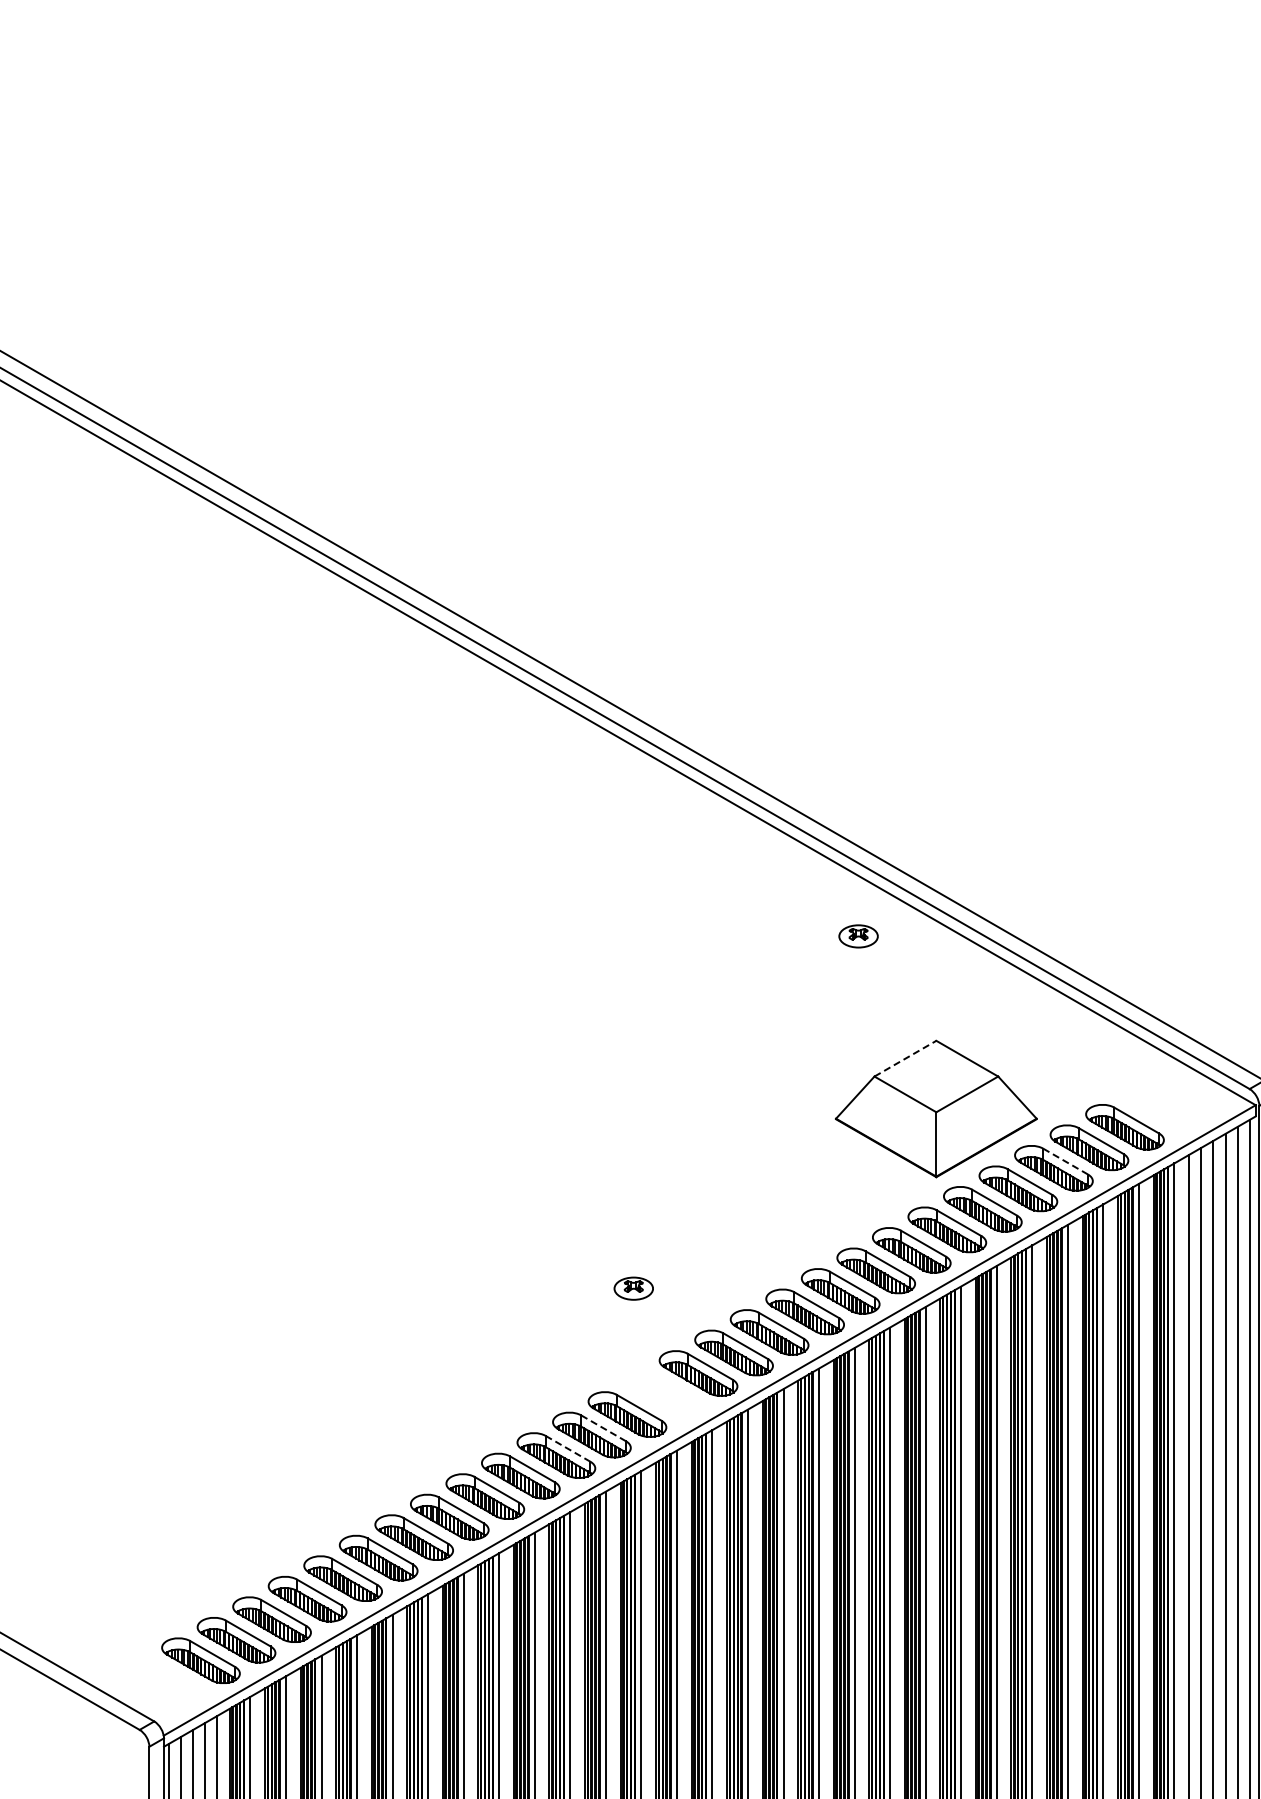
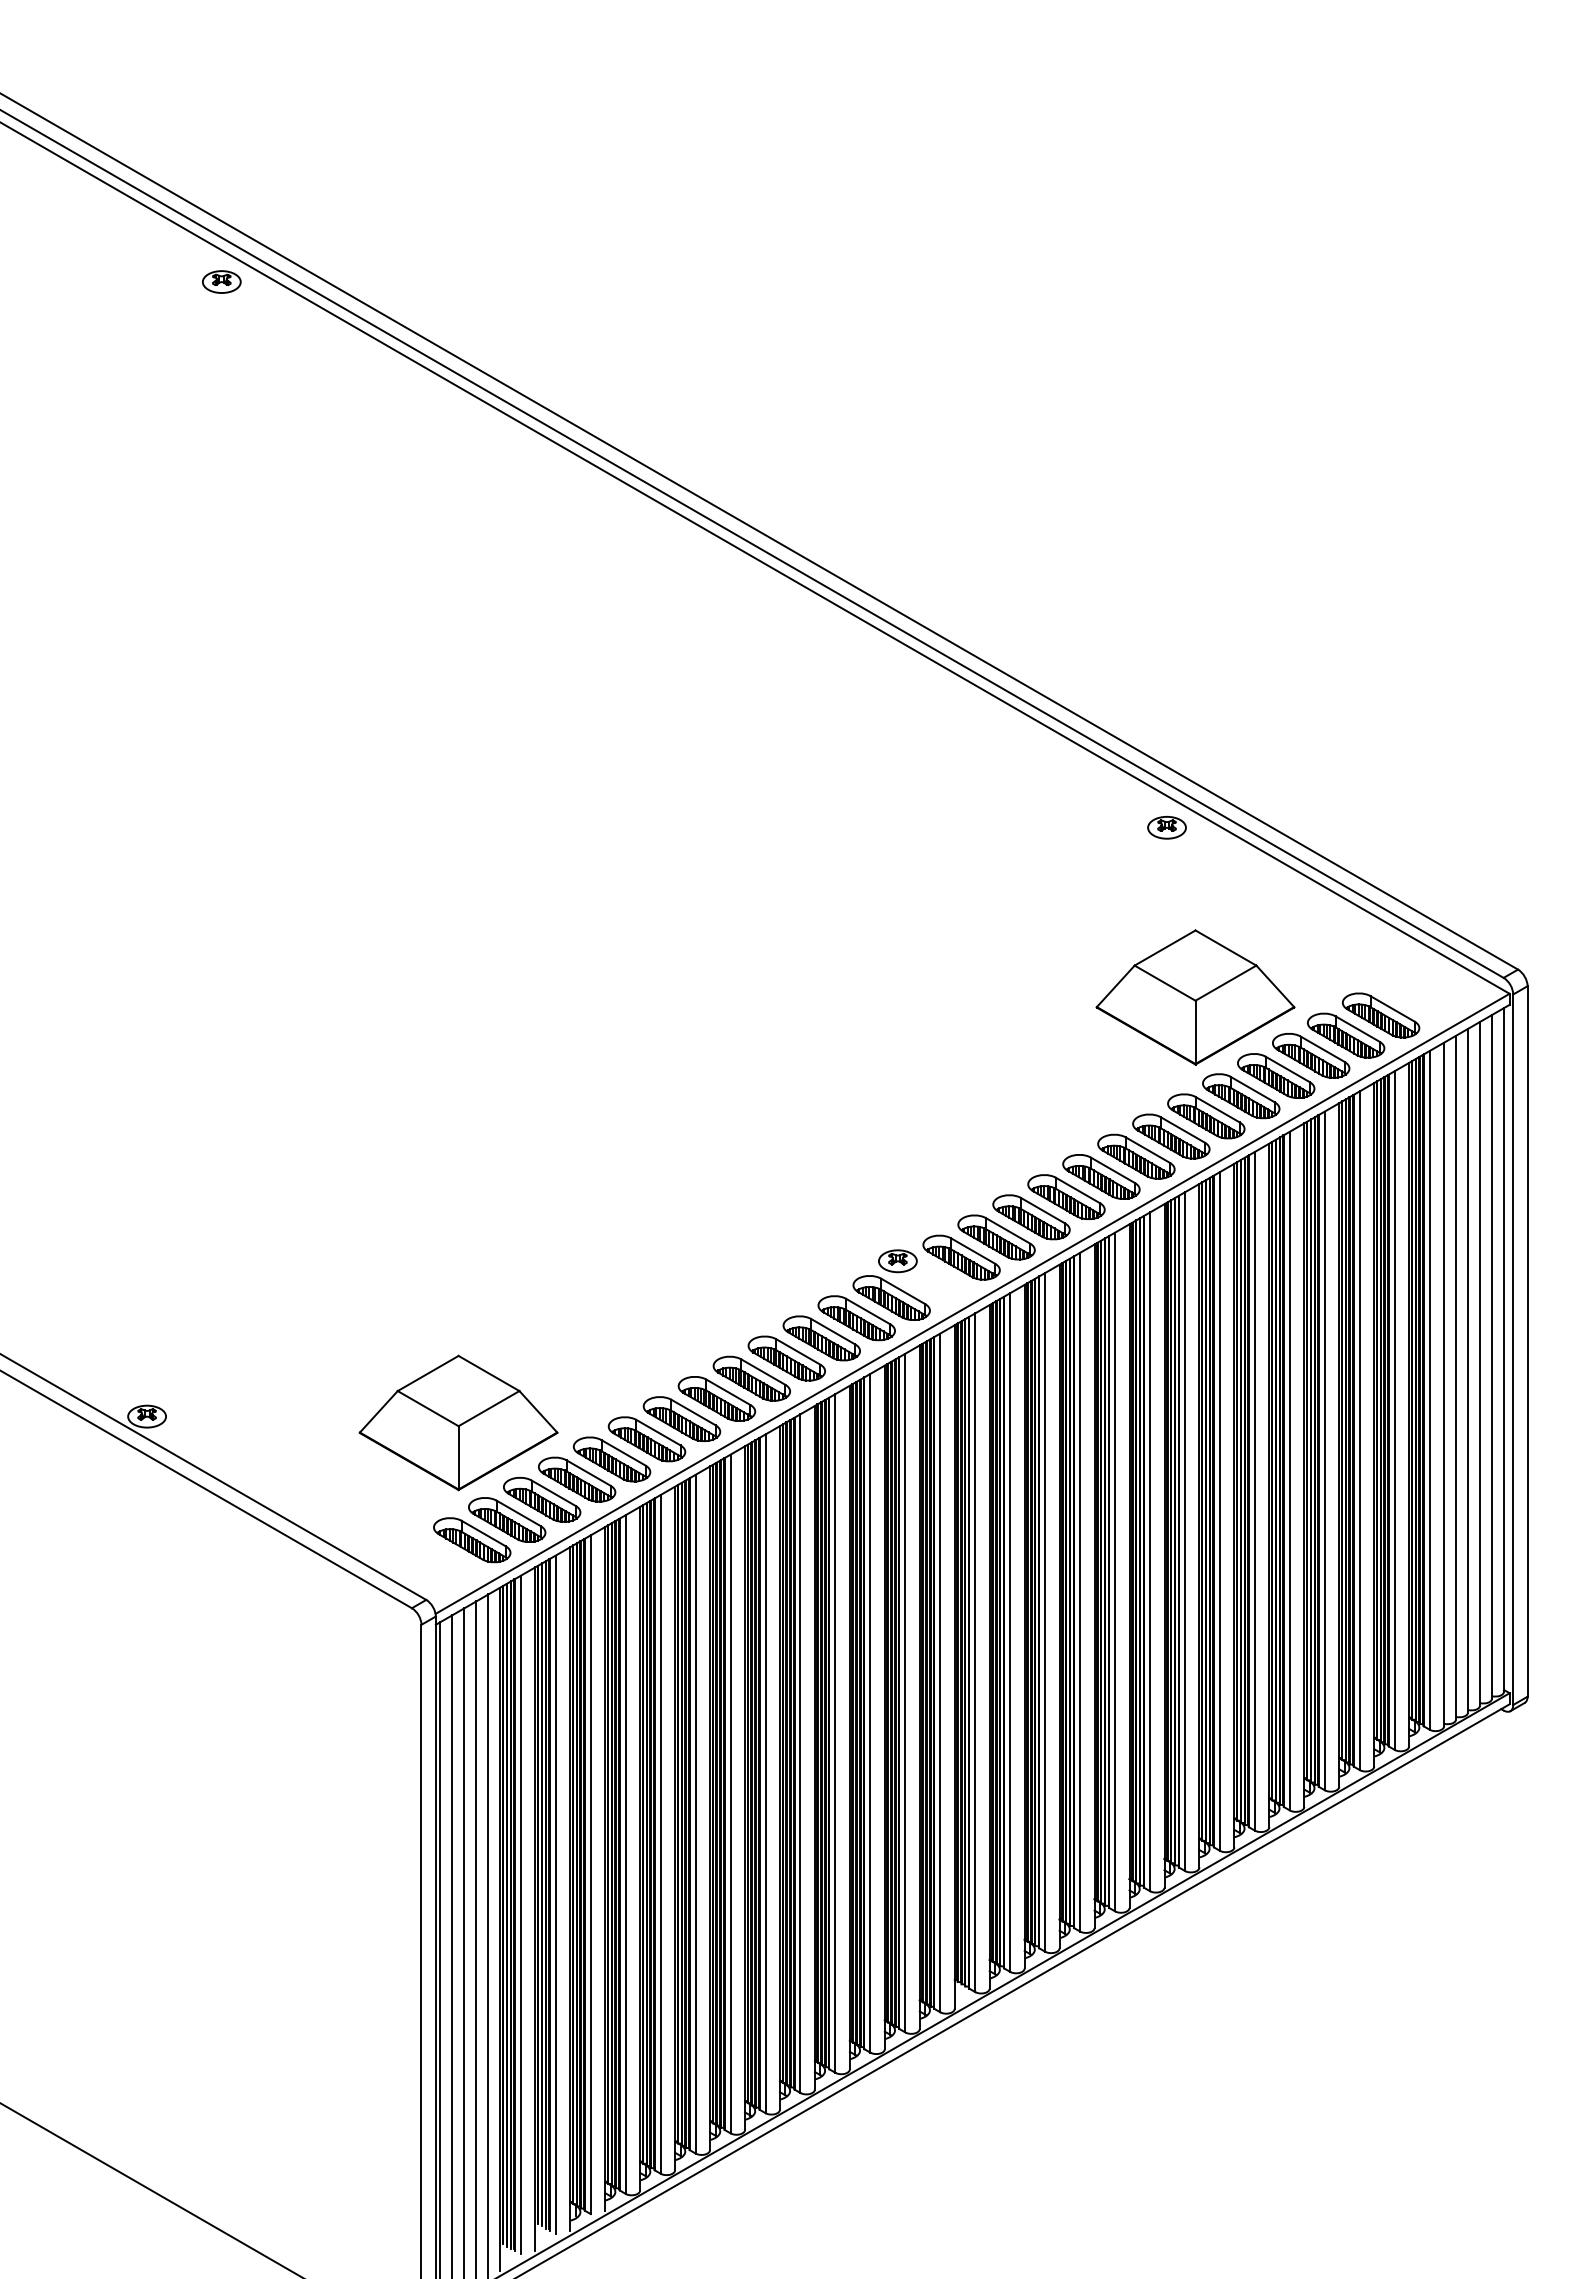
part: (858, 936) -> (1166, 827), moved
line: (905, 1058) -> (1165, 947), dashed -> solid
line: (1066, 1161) -> (1323, 1049), dashed -> solid
part: (633, 1288) -> (897, 1261), moved
line: (603, 1428) -> (868, 1311), dashed -> solid
line: (568, 1449) -> (833, 1332), dashed -> solid
part: (187, 1541) -> (458, 1422), added

